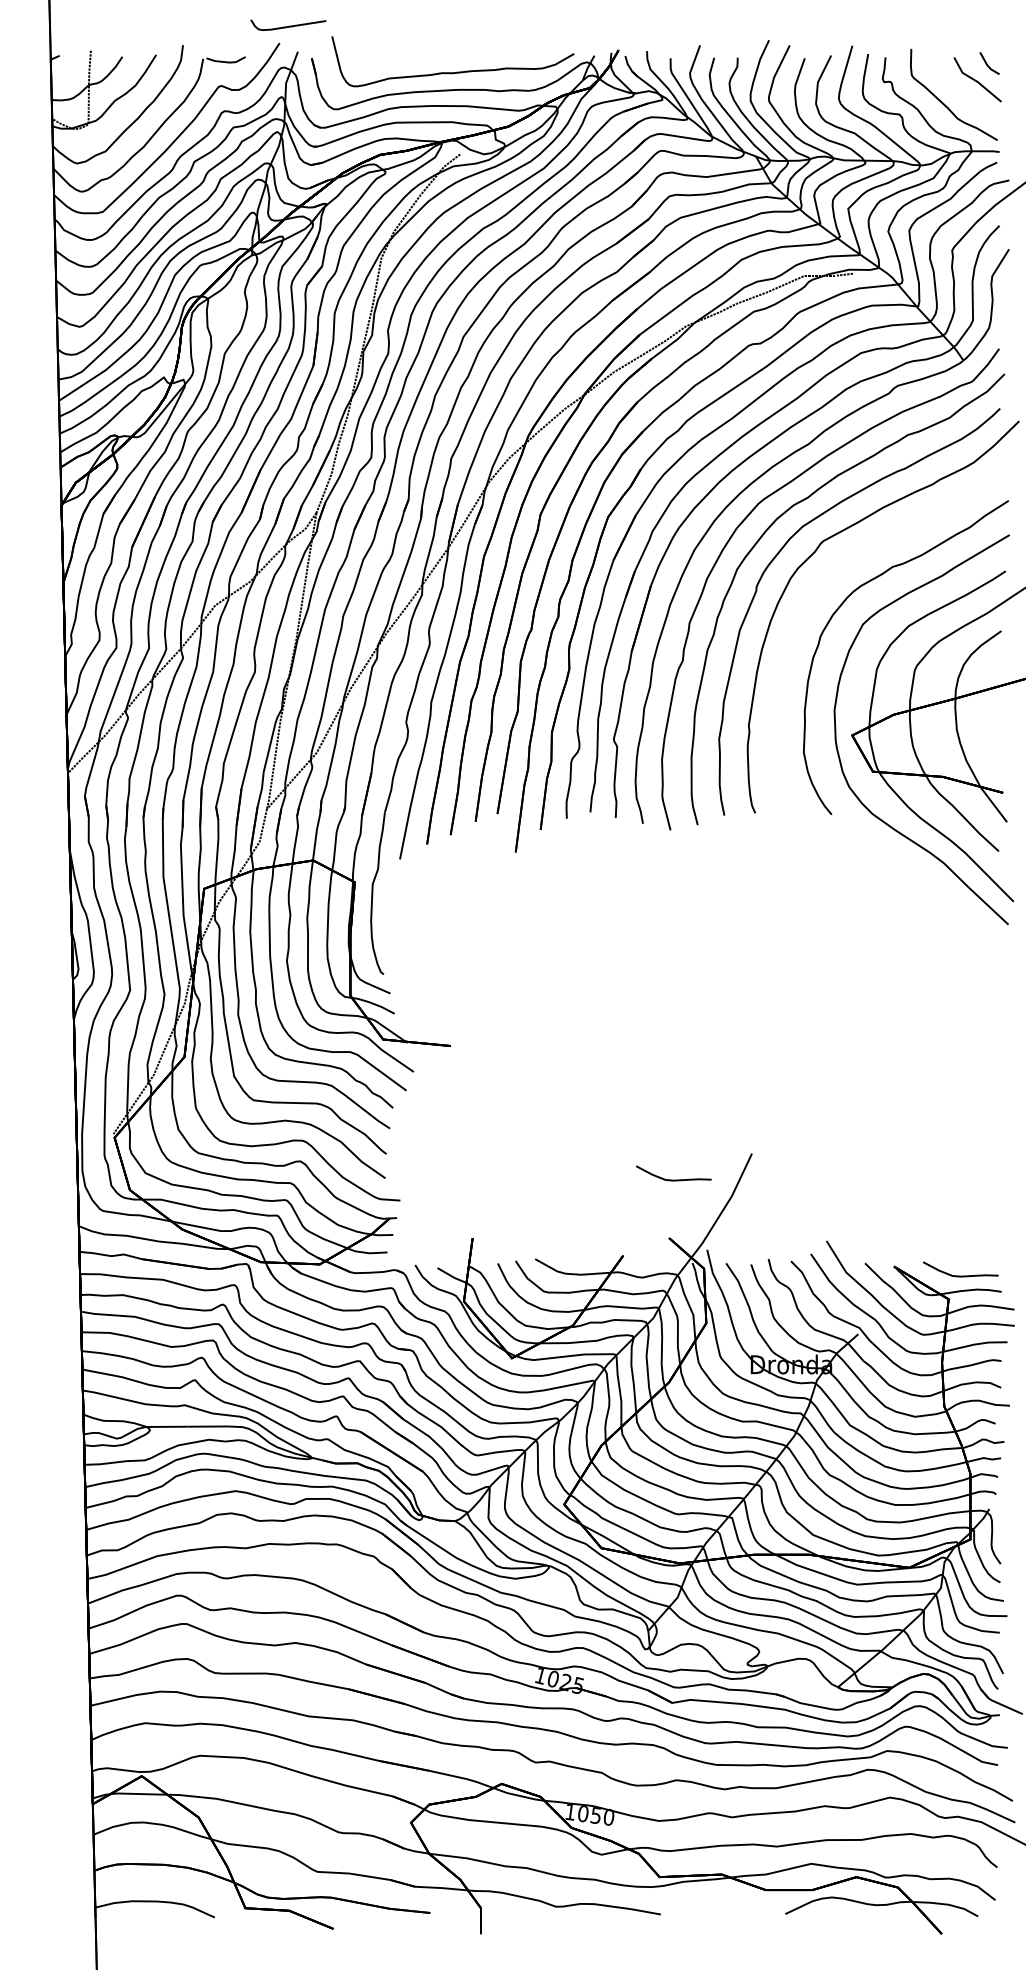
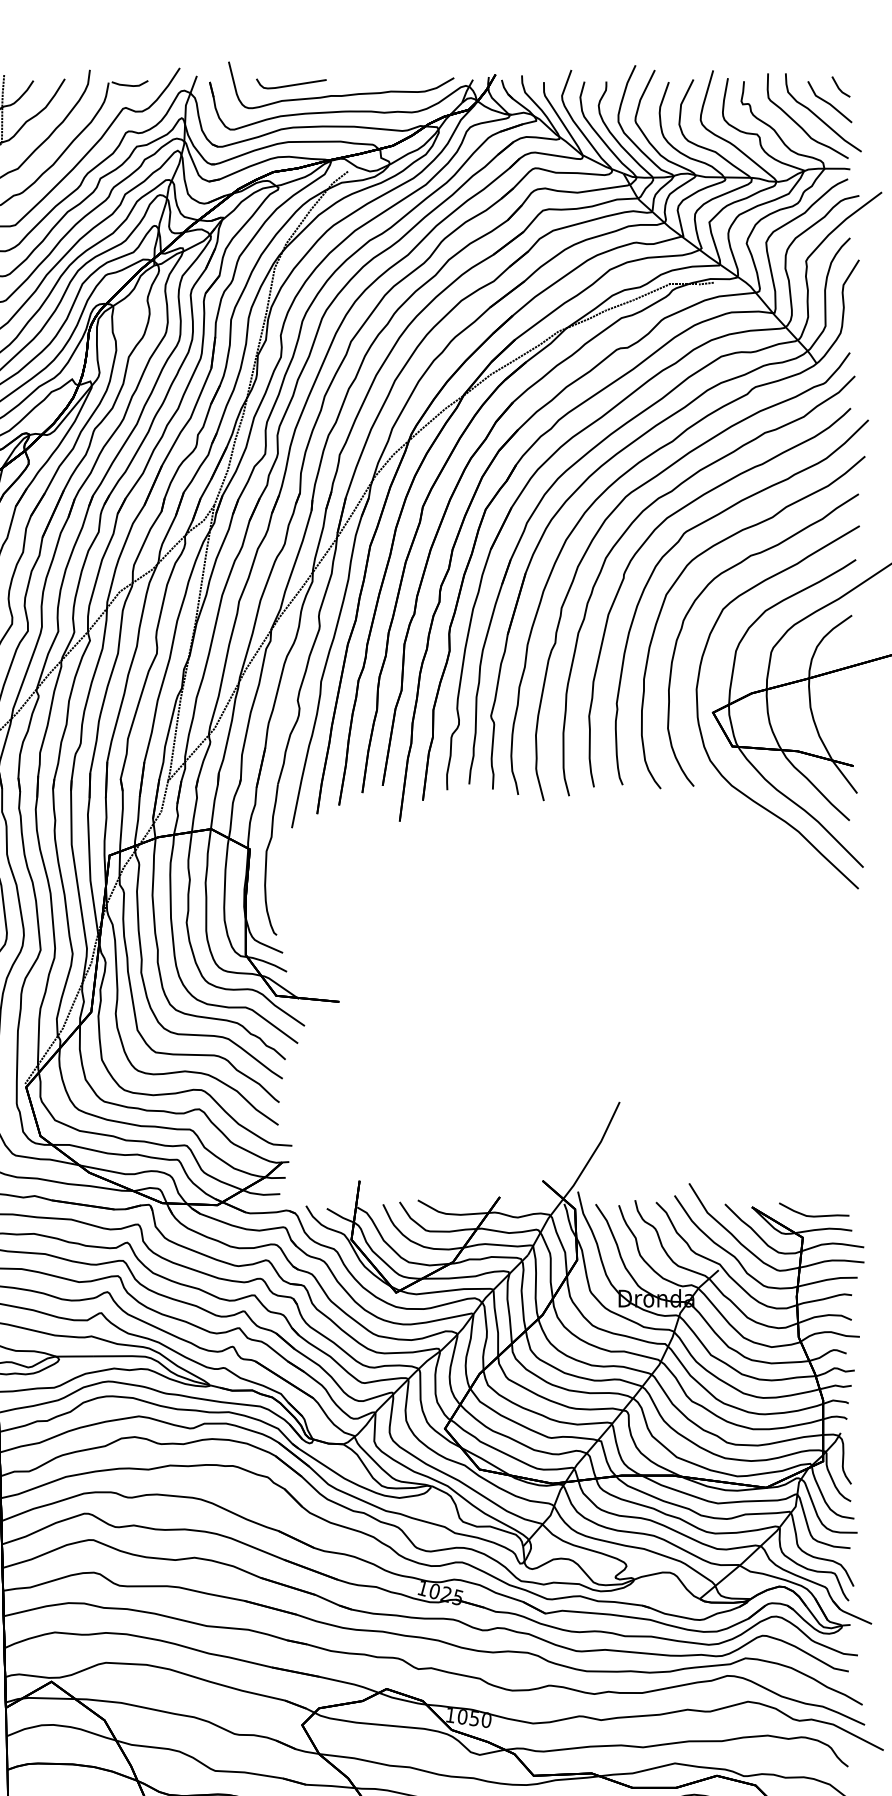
curve: (289, 25) -> (292, 84), moved
curve: (965, 95) -> (818, 116), added
curve: (845, 562) -> (706, 551), added
curve: (673, 1179) -> (546, 1126), removed

